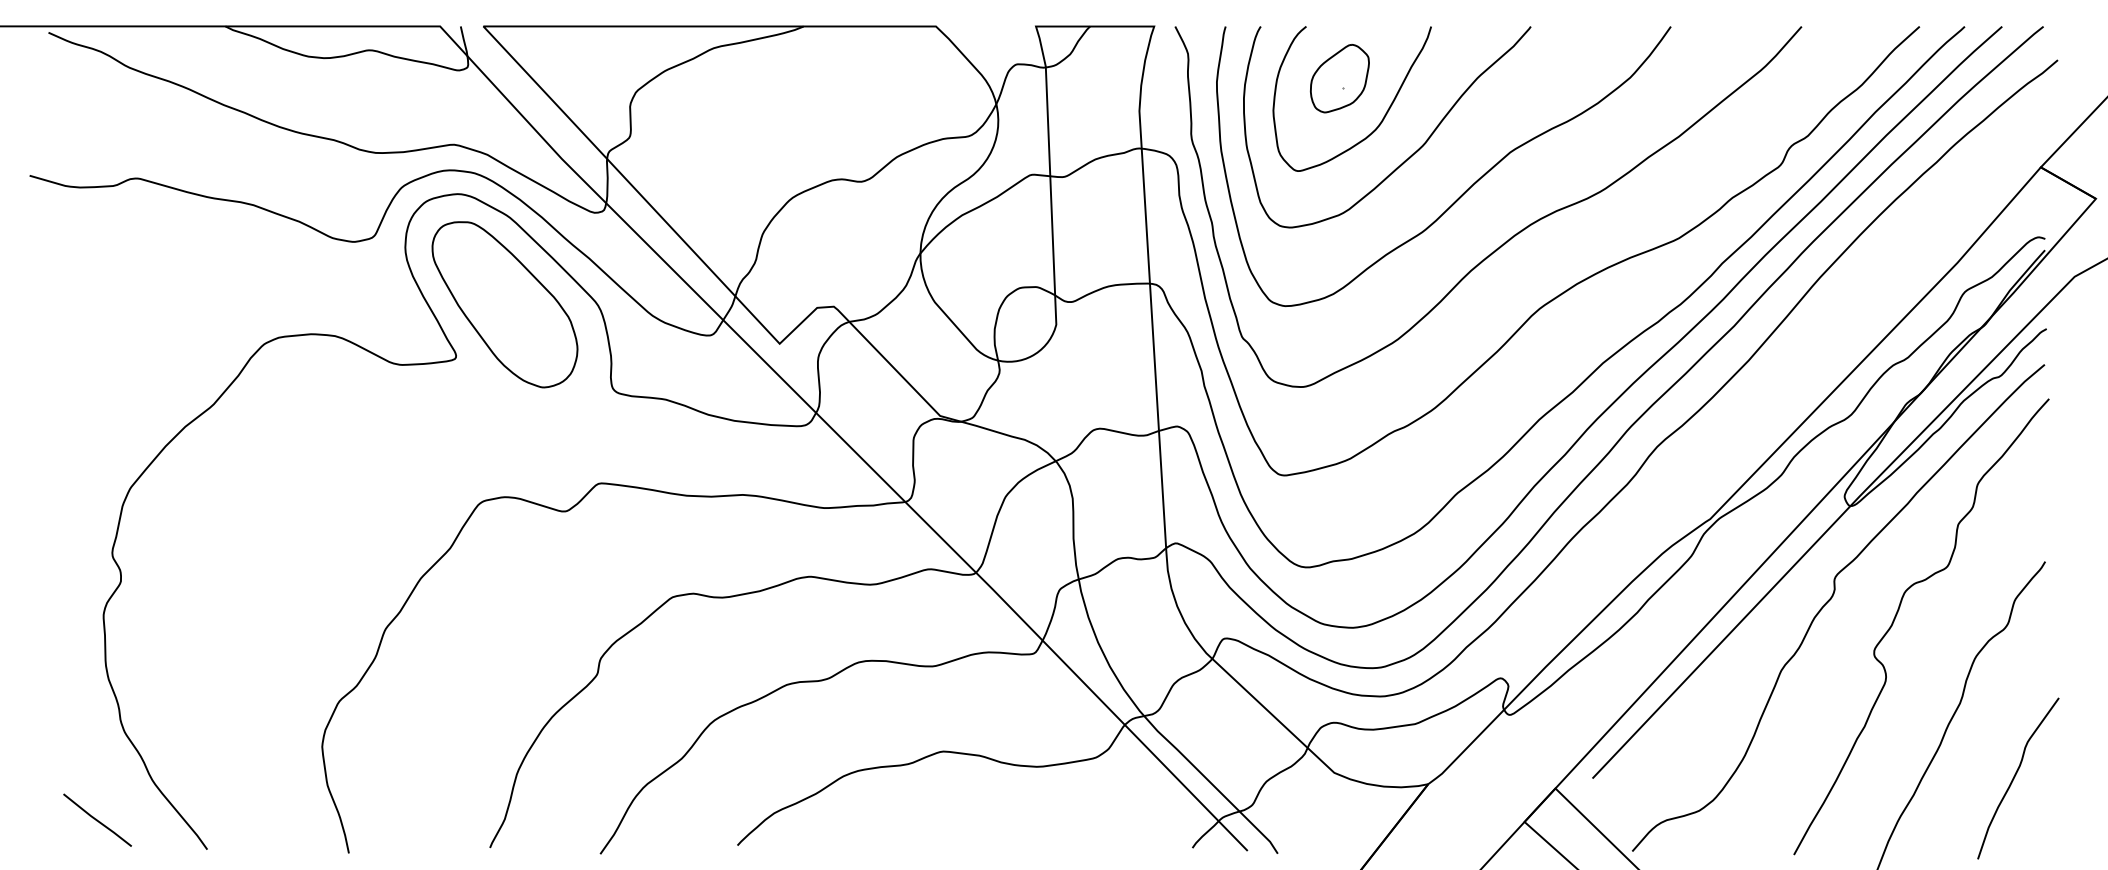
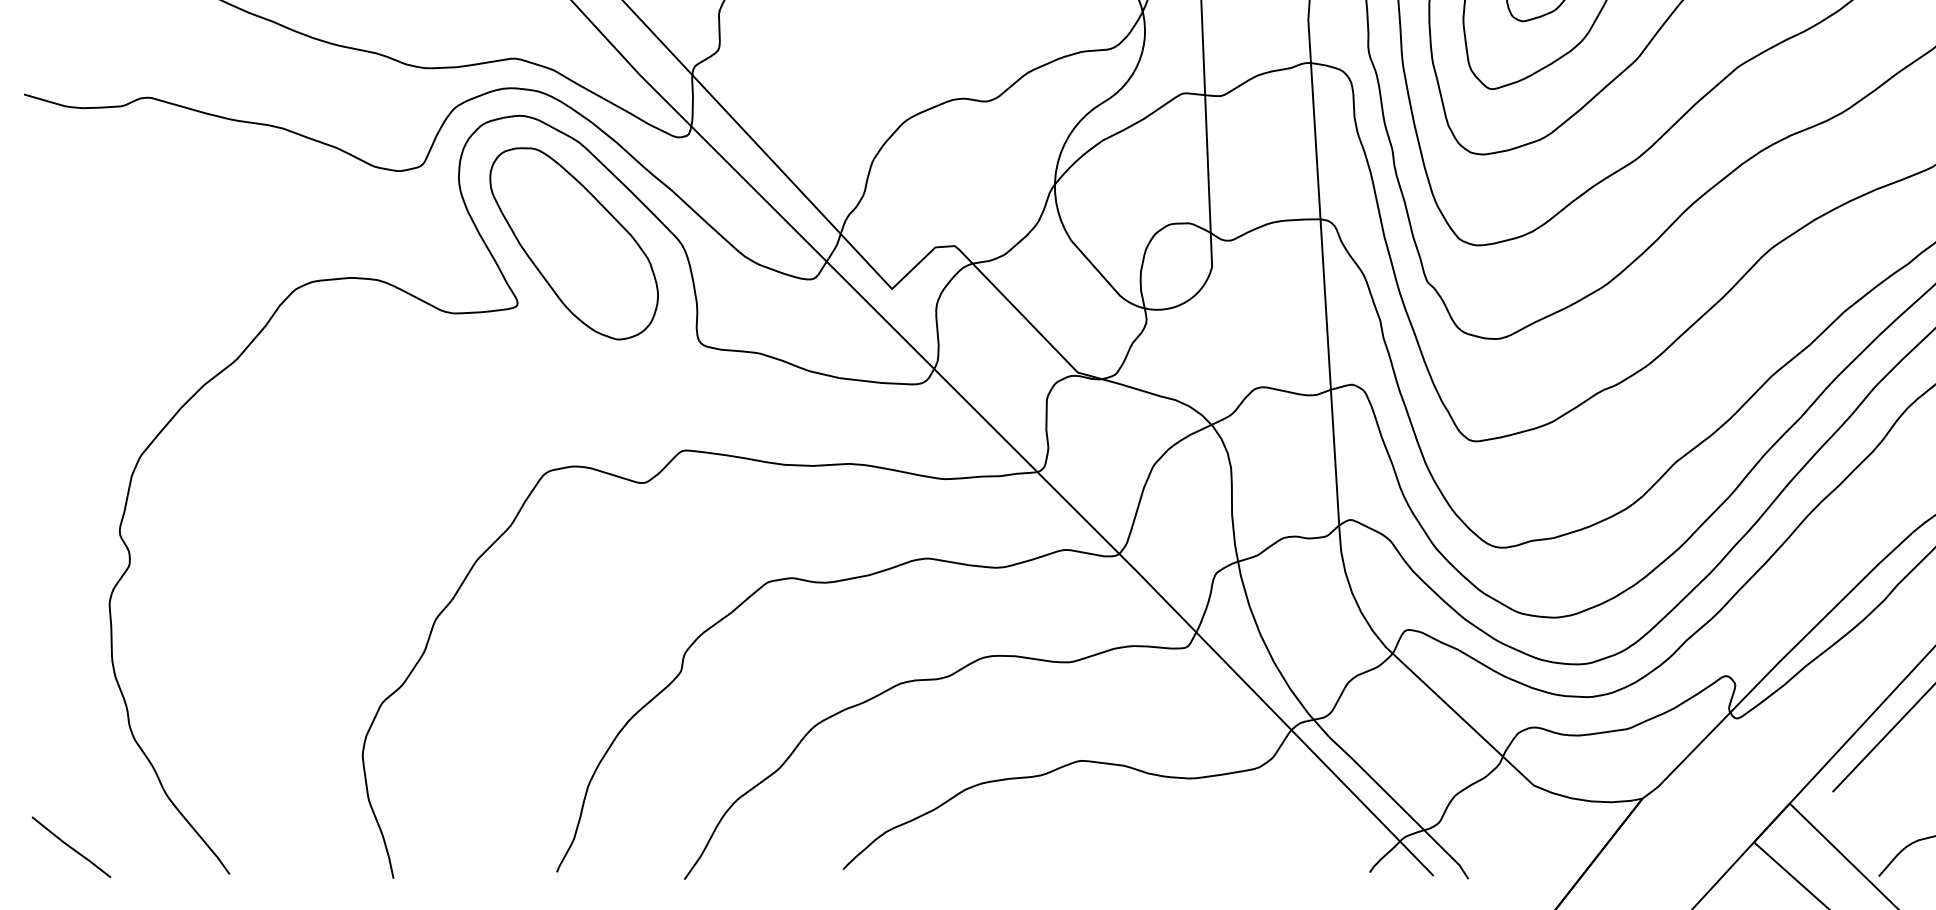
line: (97, 819) -> (71, 846), moved

